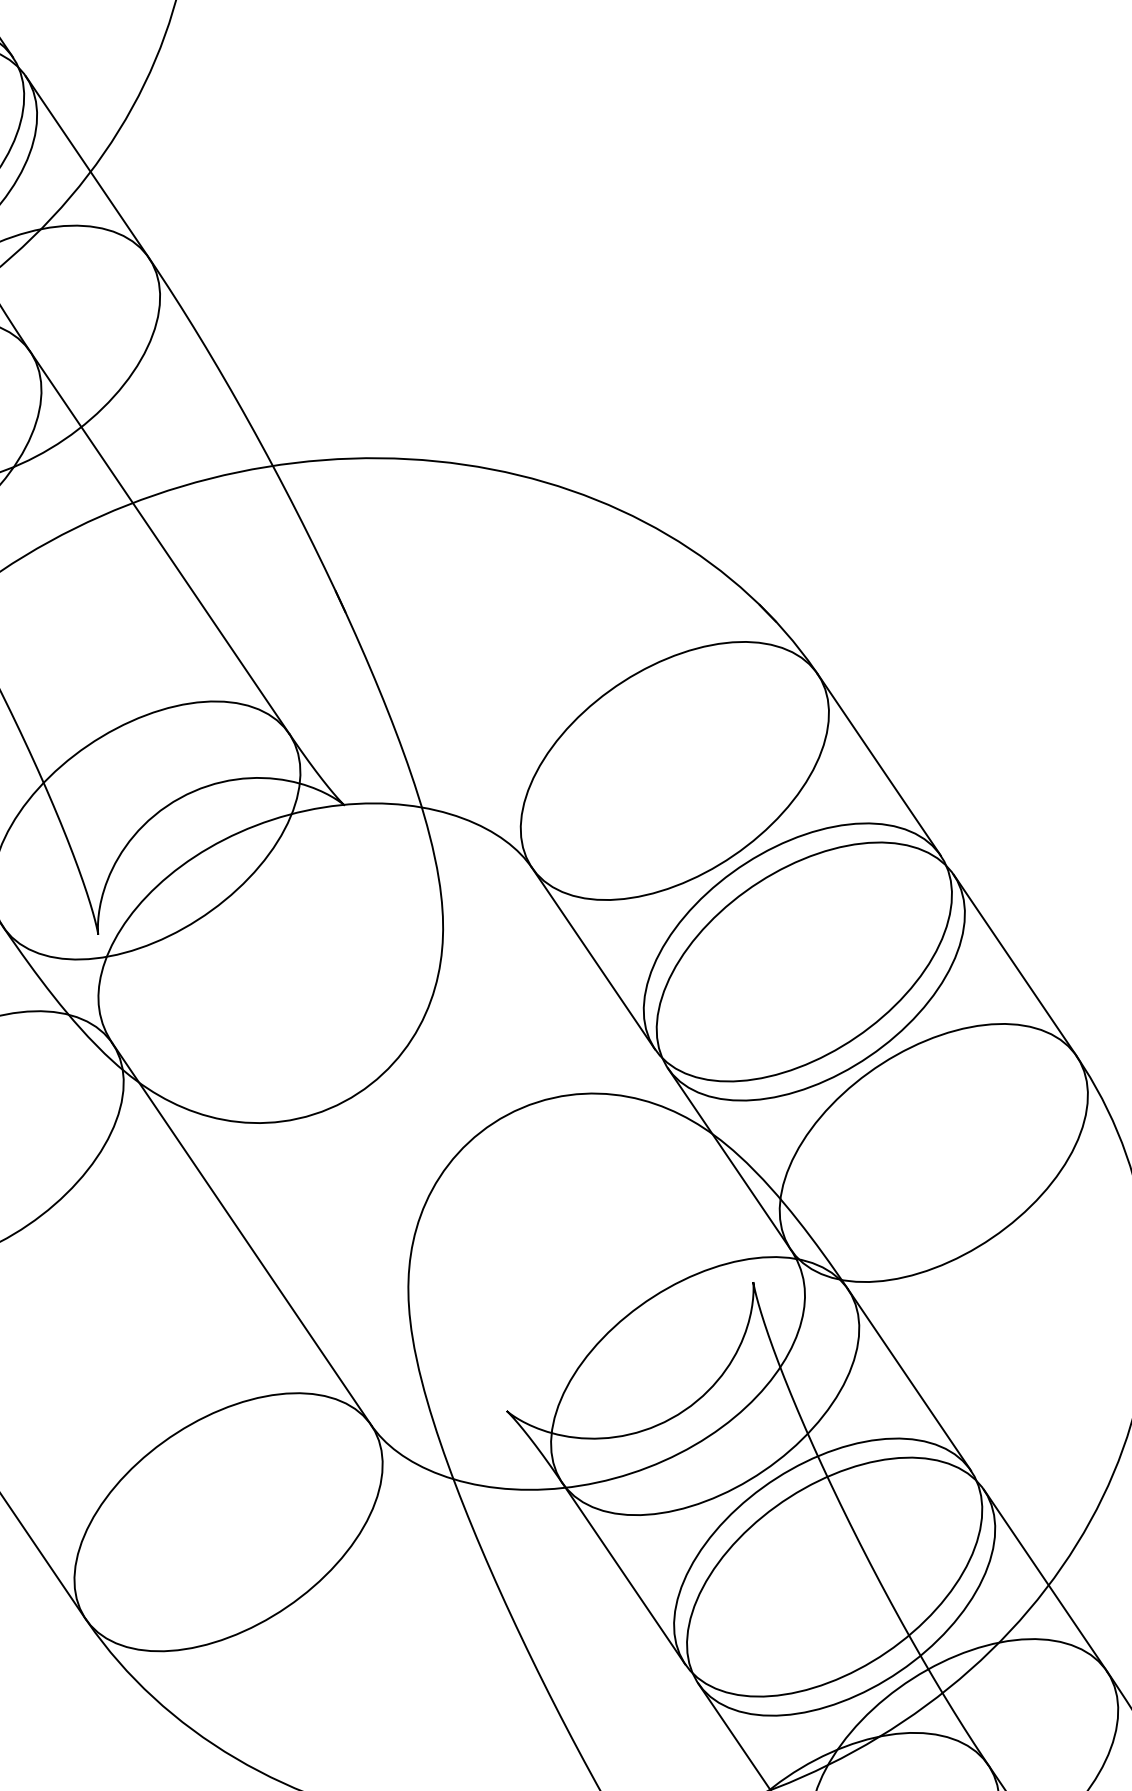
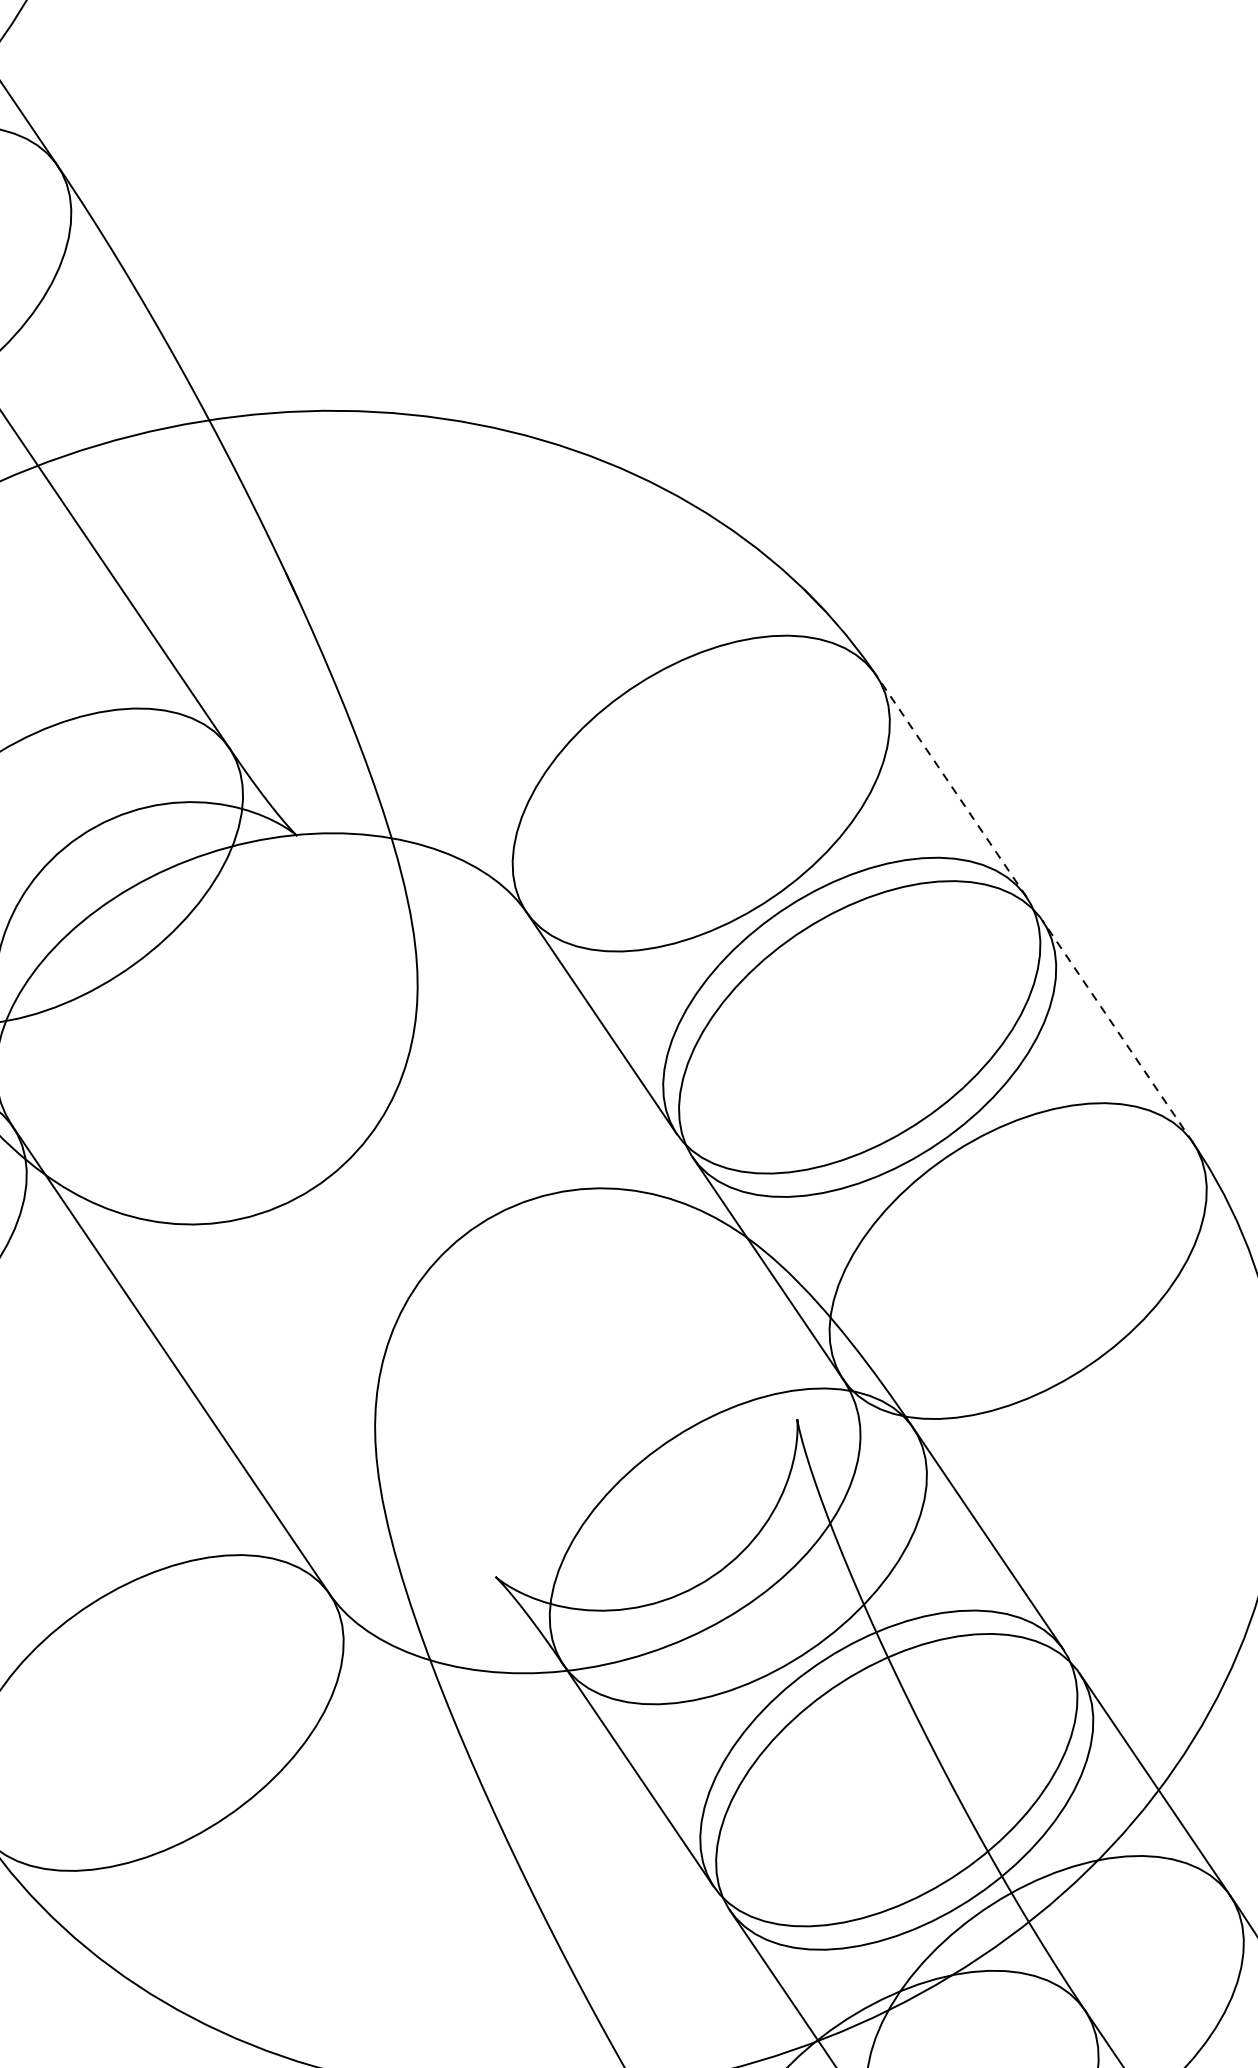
line: (879, 764) -> (951, 785), solid -> dashed
line: (1015, 965) -> (1118, 1031), solid -> dashed

